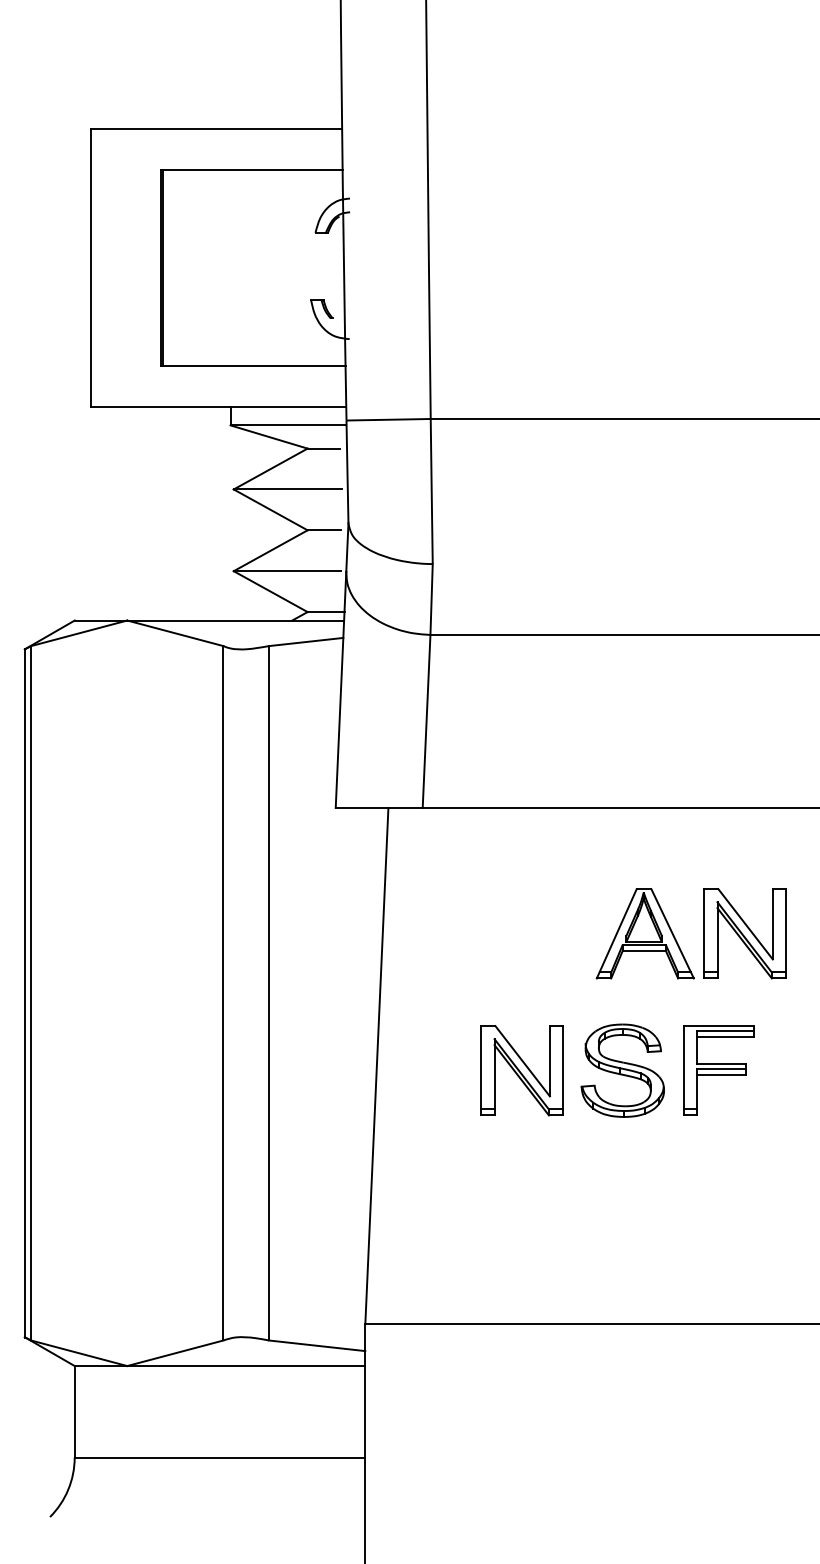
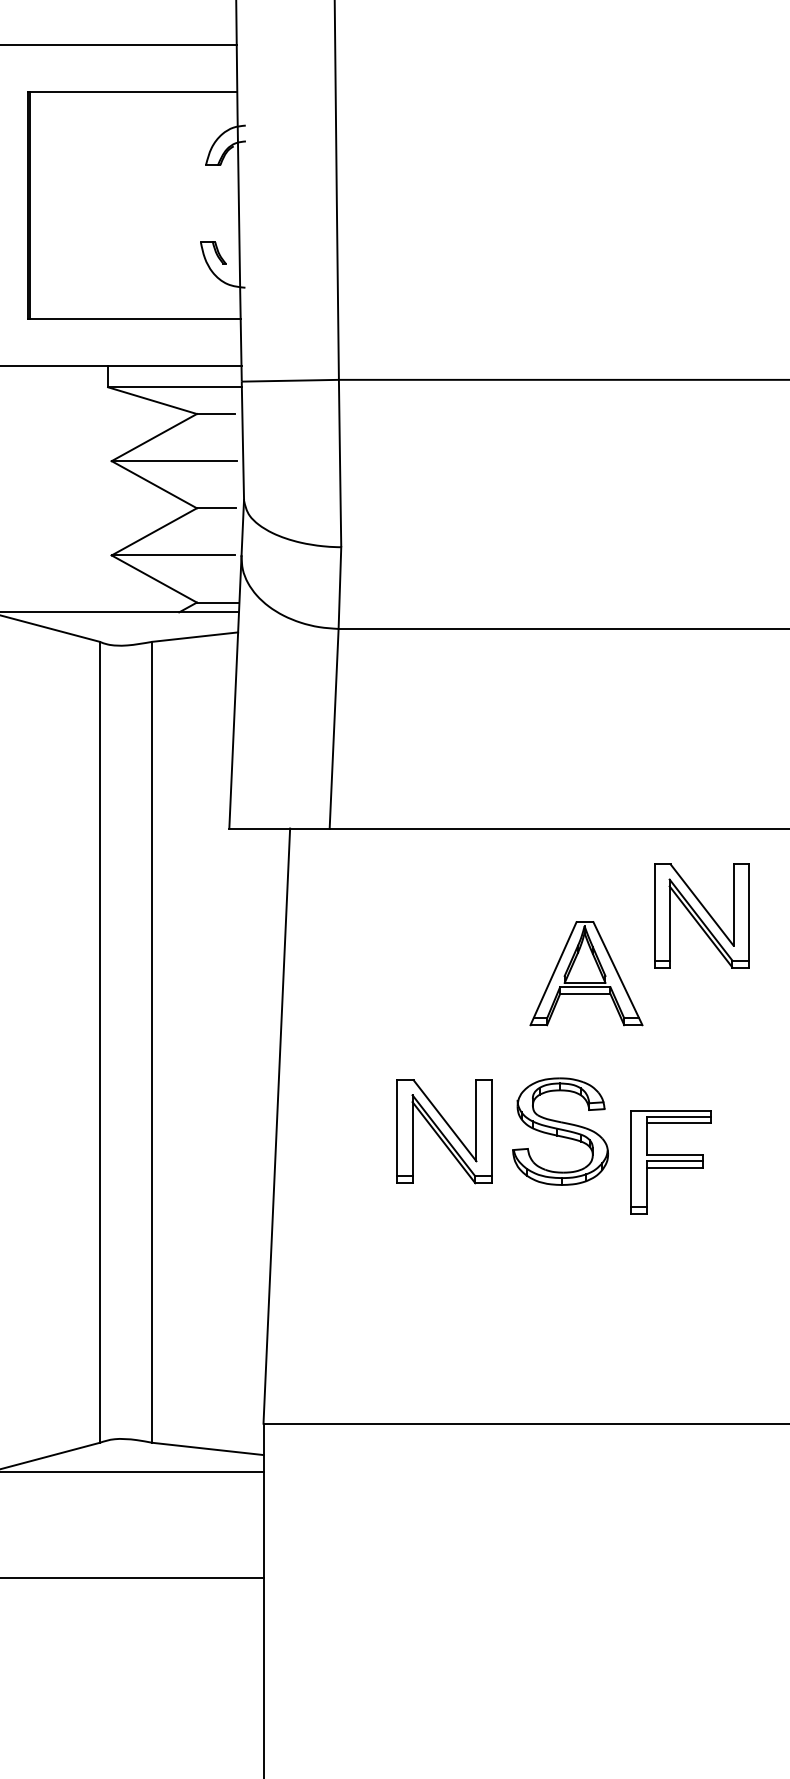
part: (744, 933) -> (700, 915), moved
part: (718, 1070) -> (670, 1162), moved

